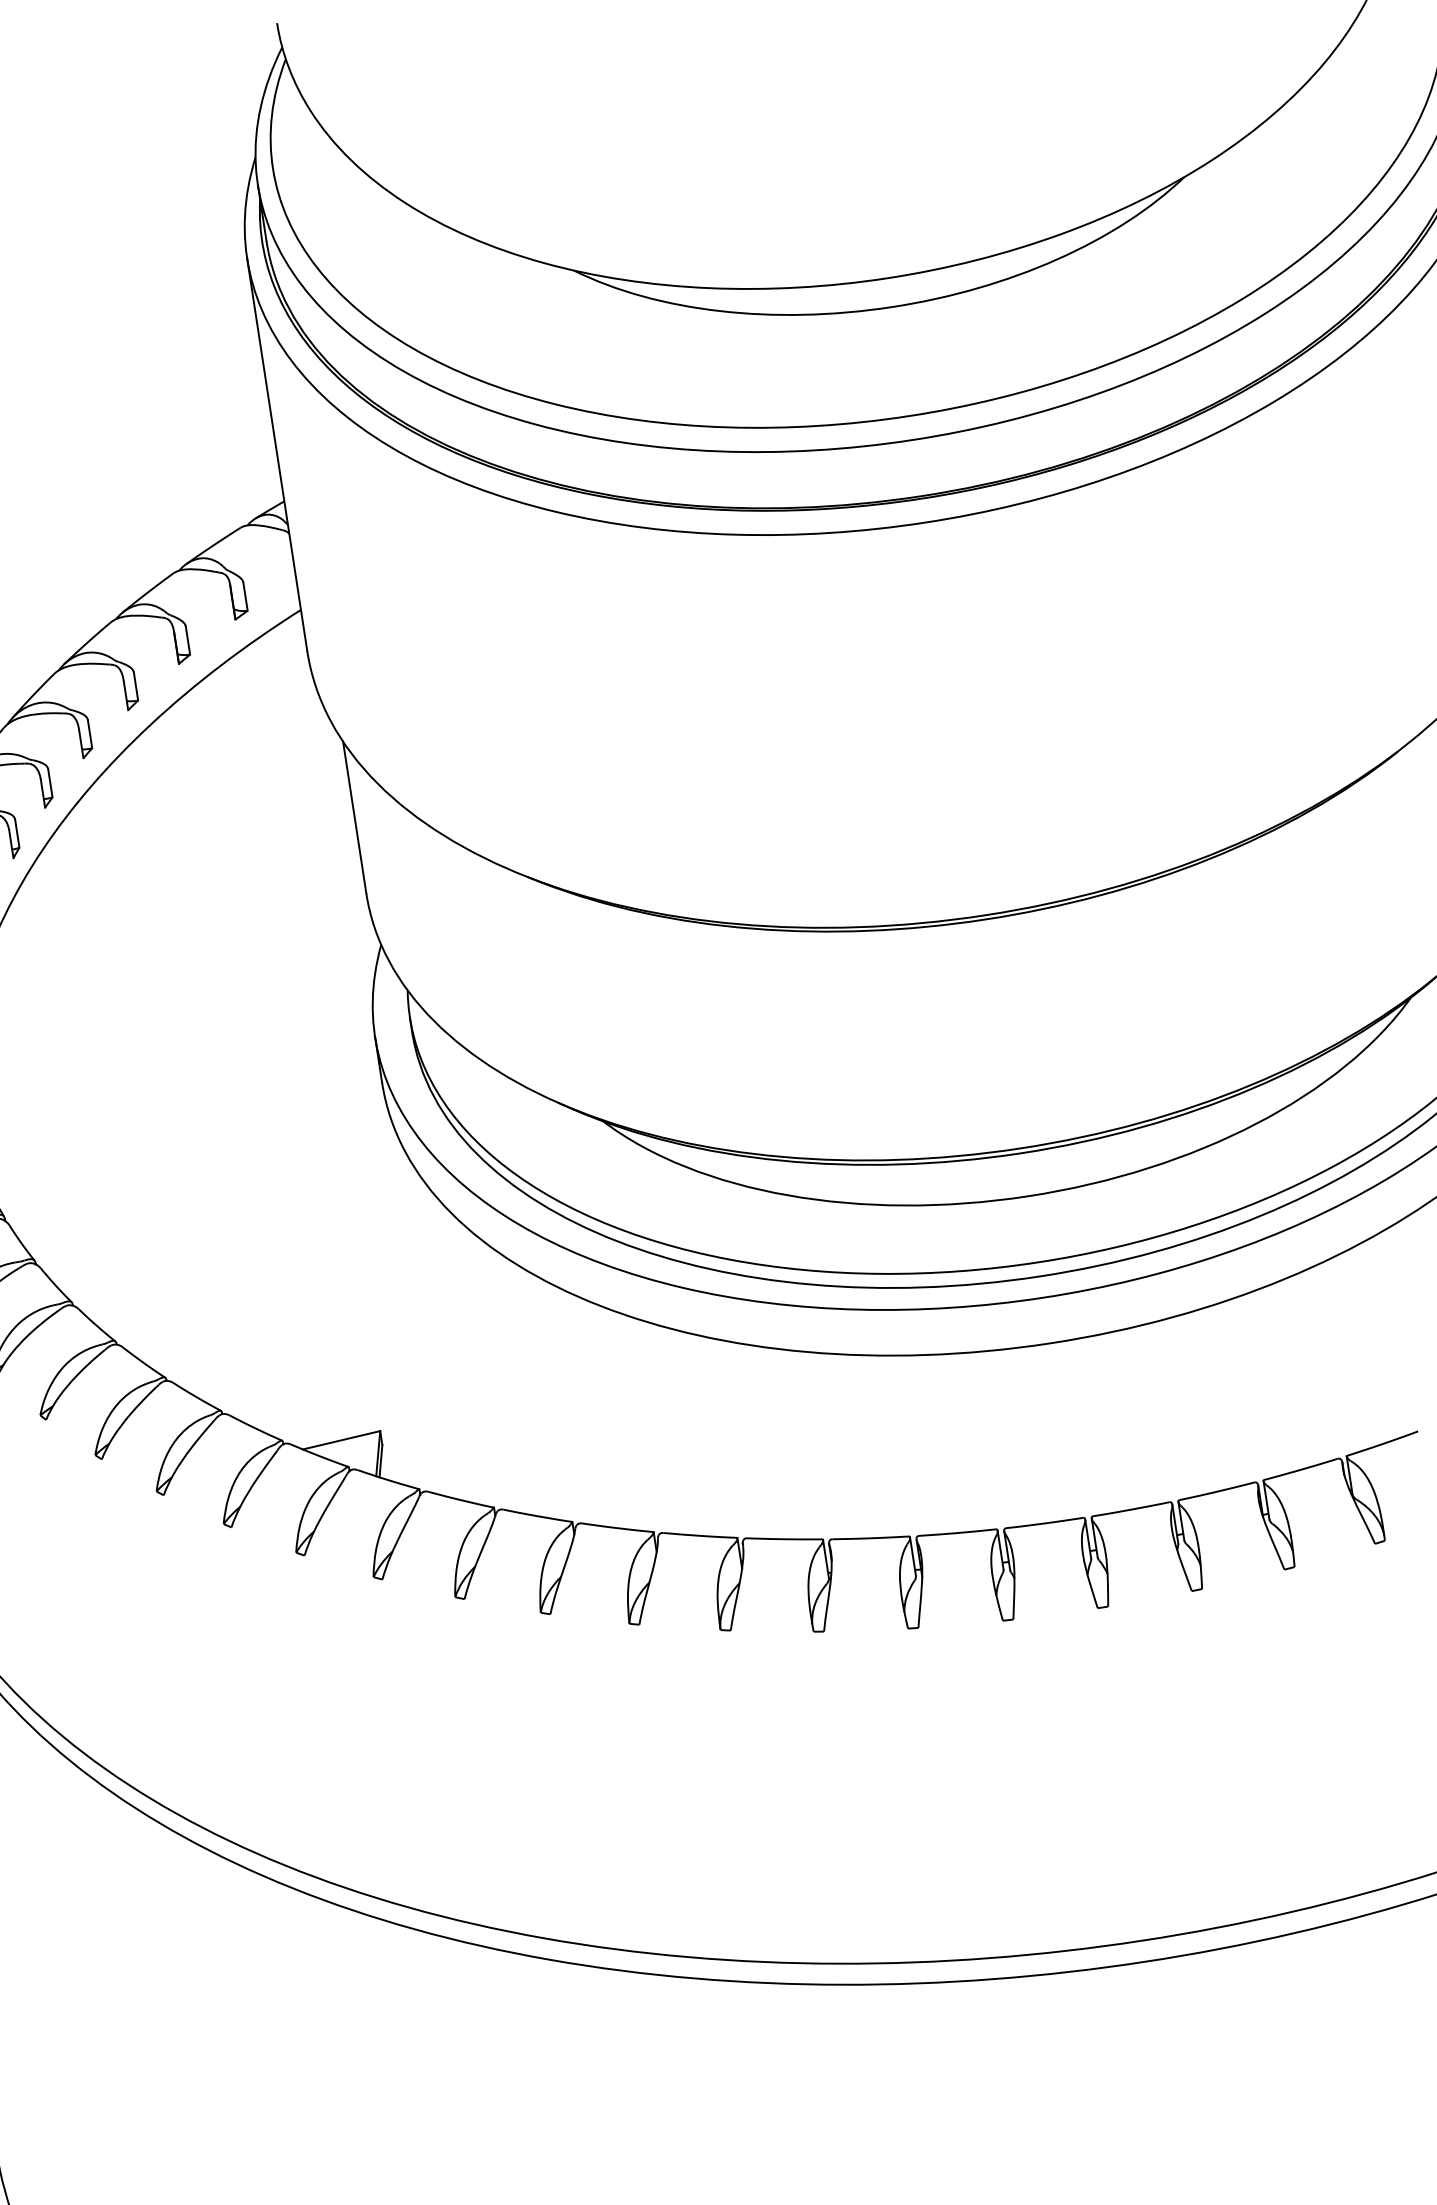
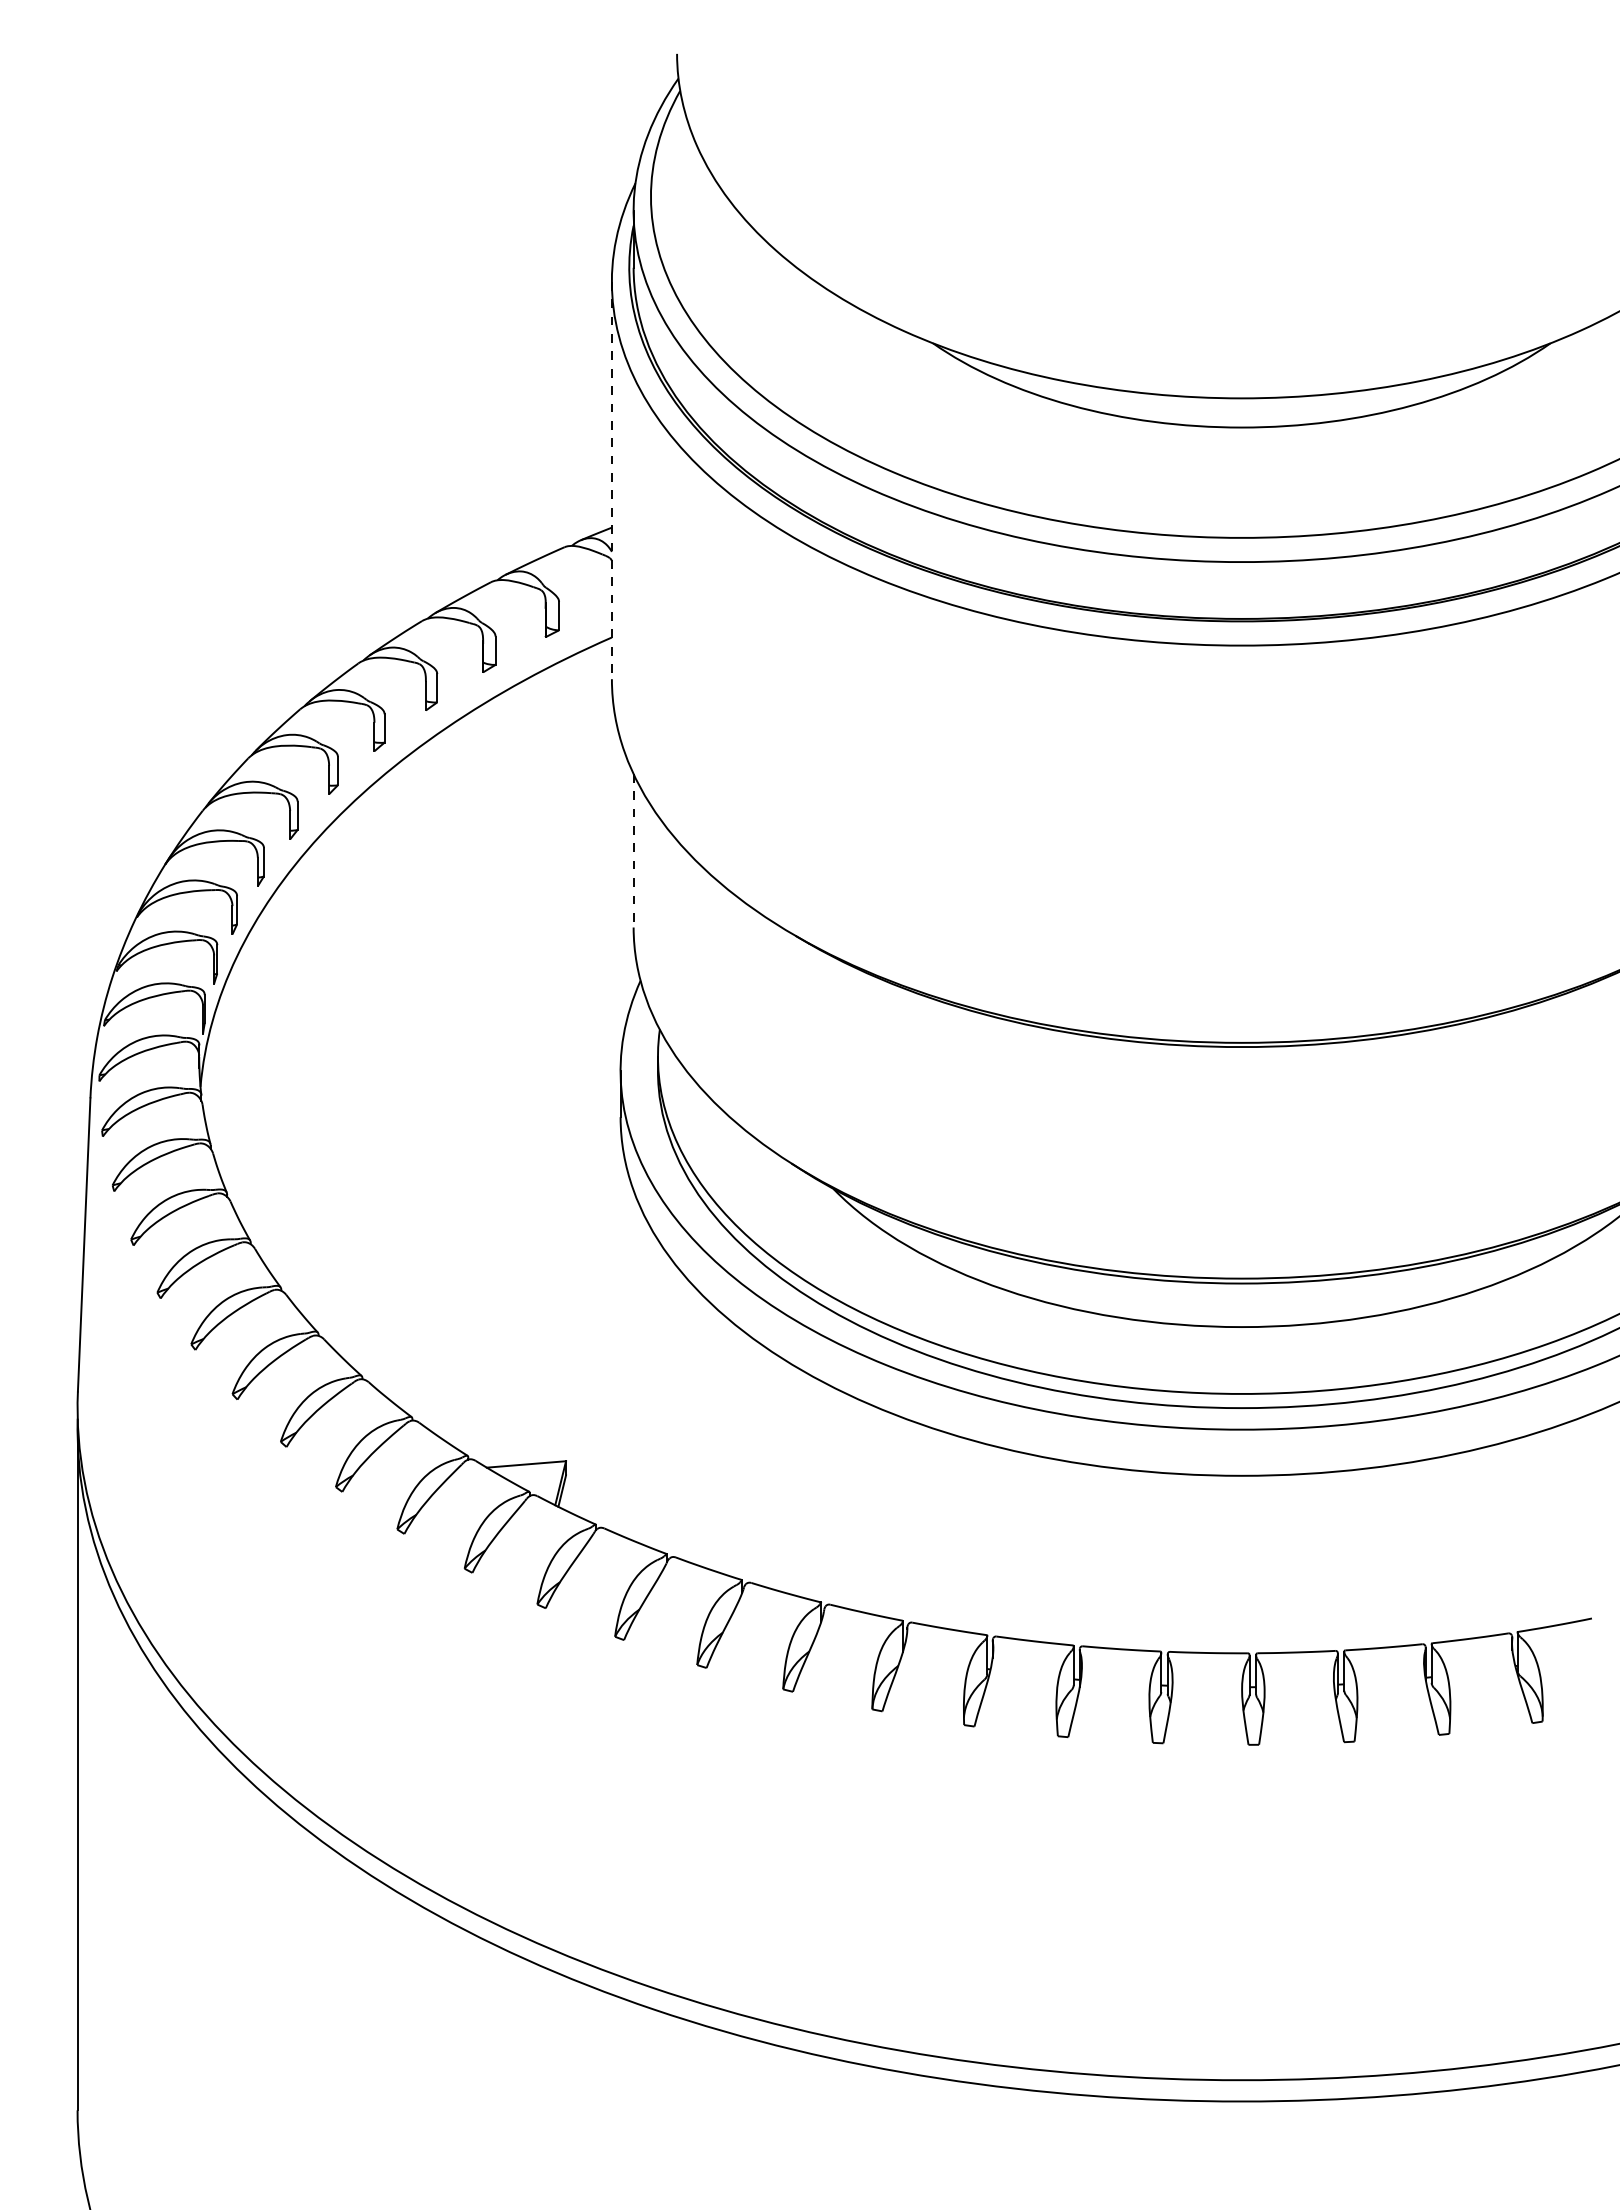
line: (276, 454) -> (611, 480), solid -> dashed
line: (354, 817) -> (633, 850), solid -> dashed

